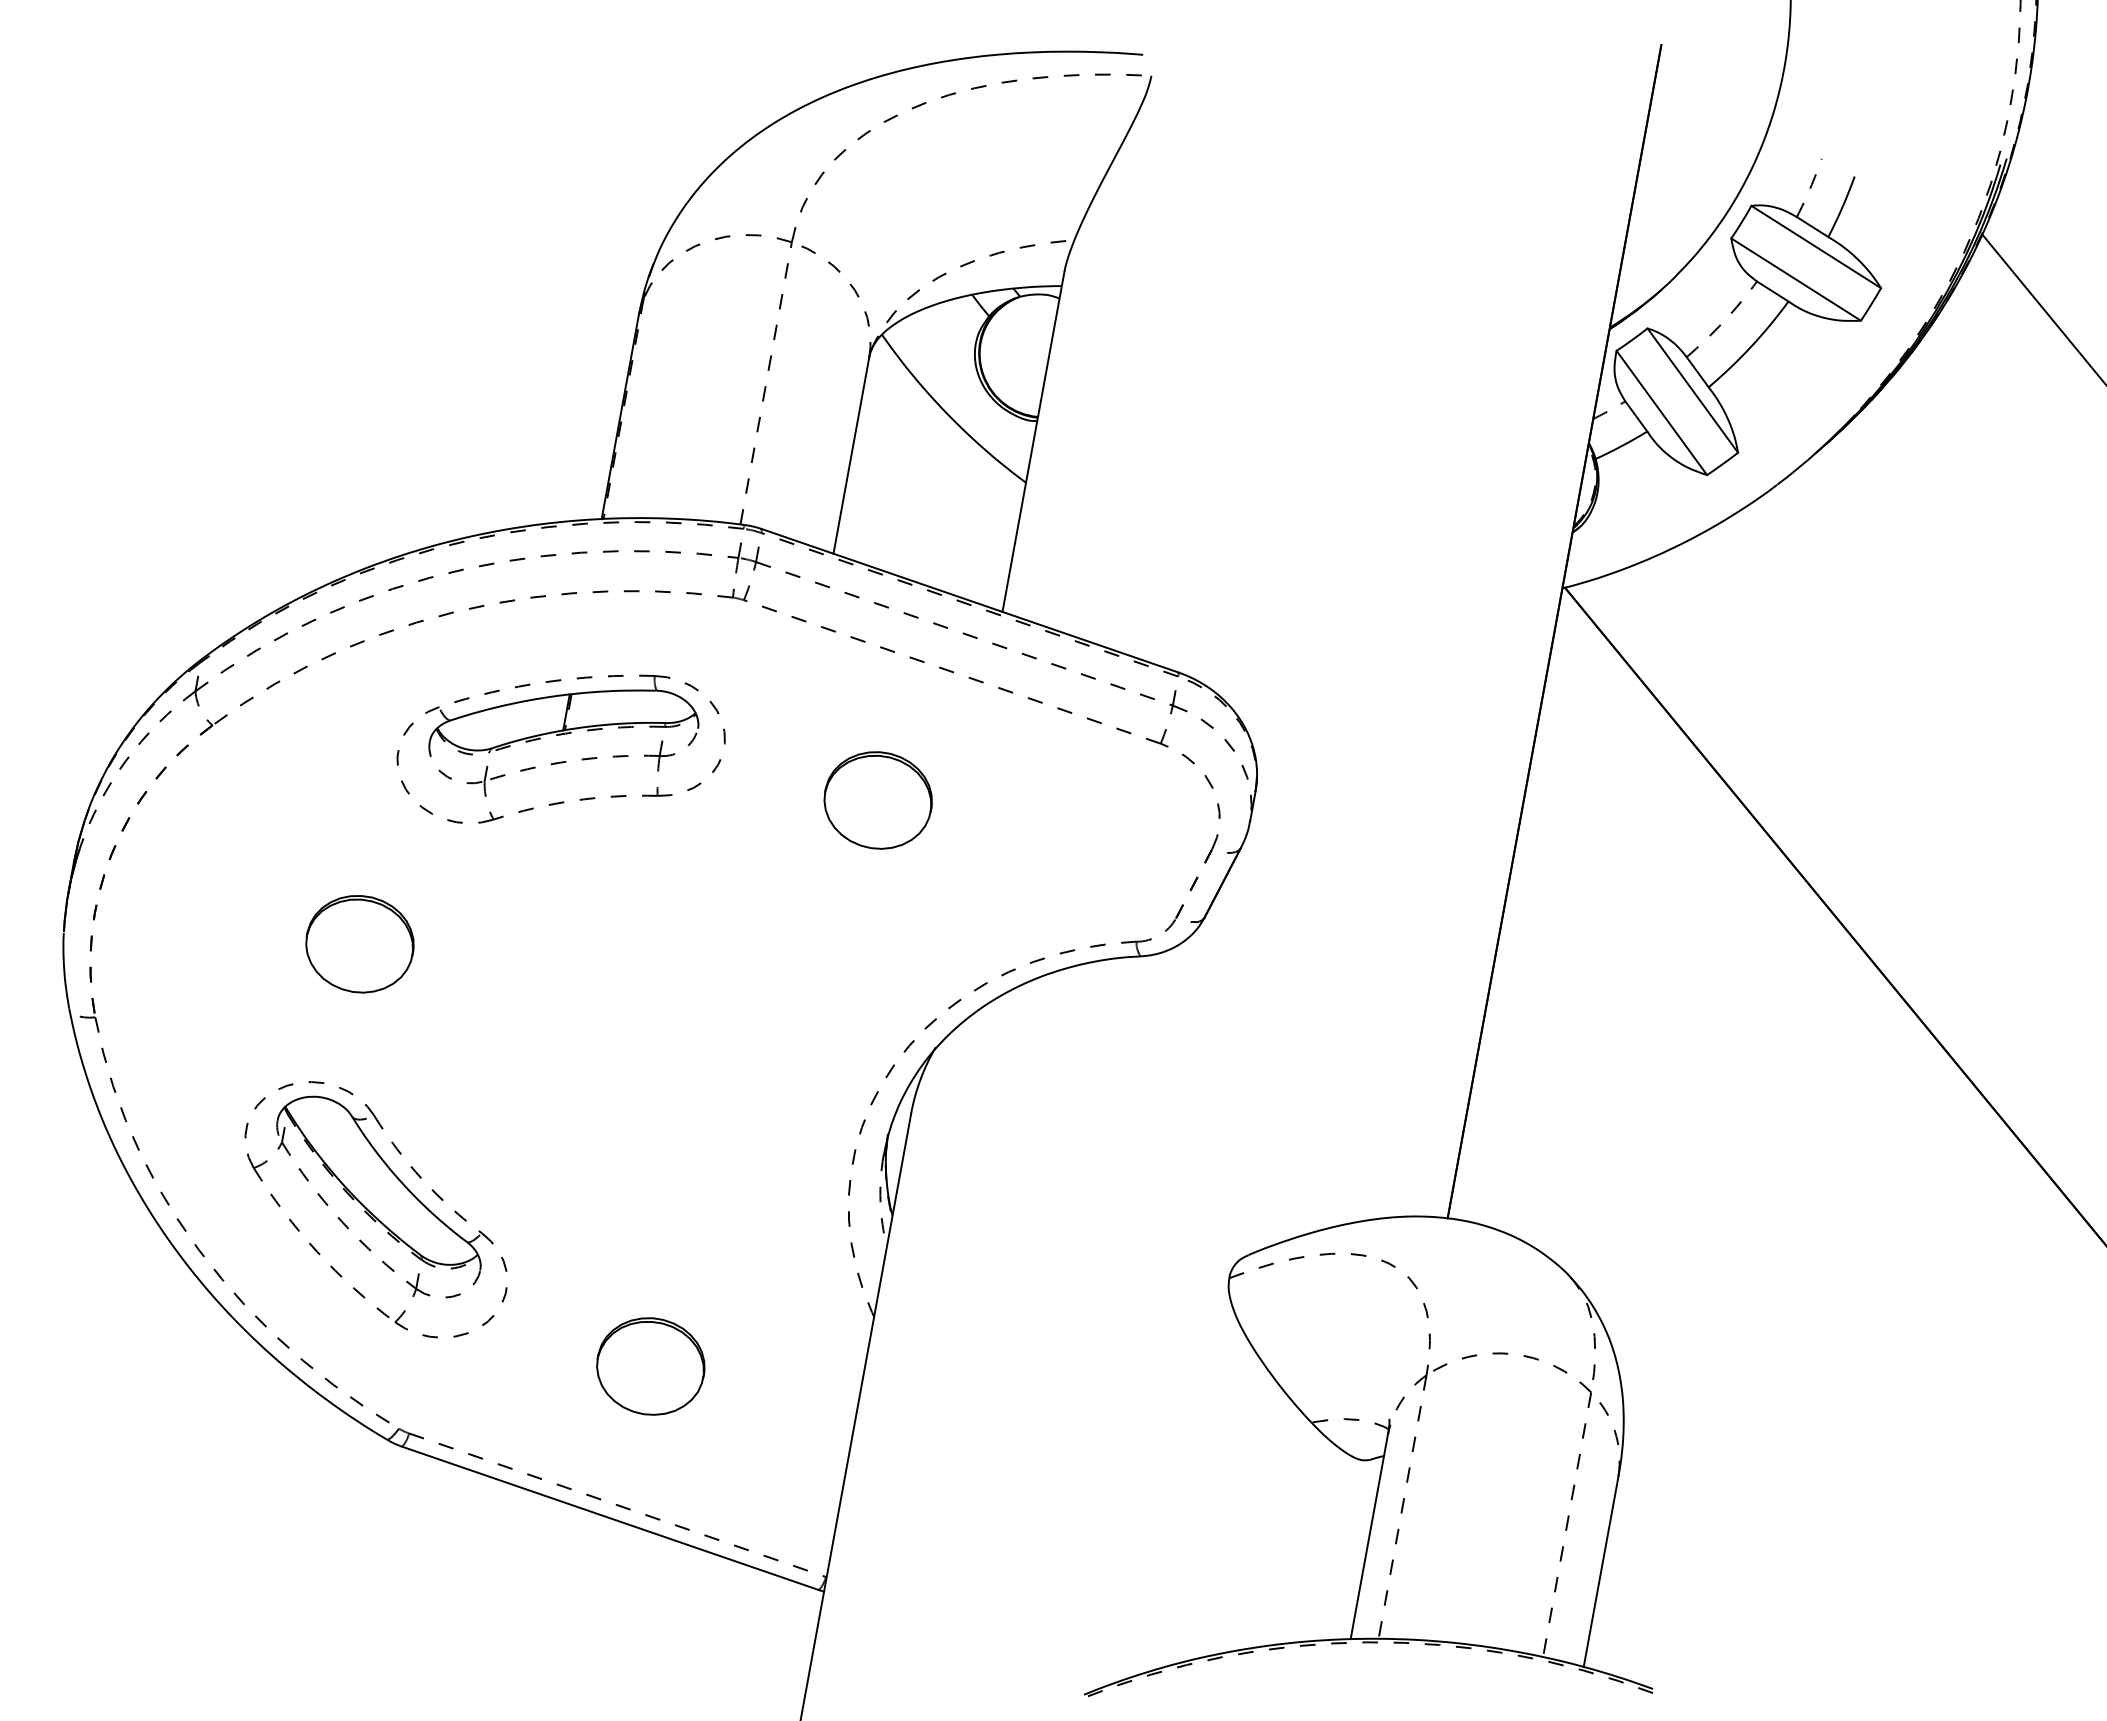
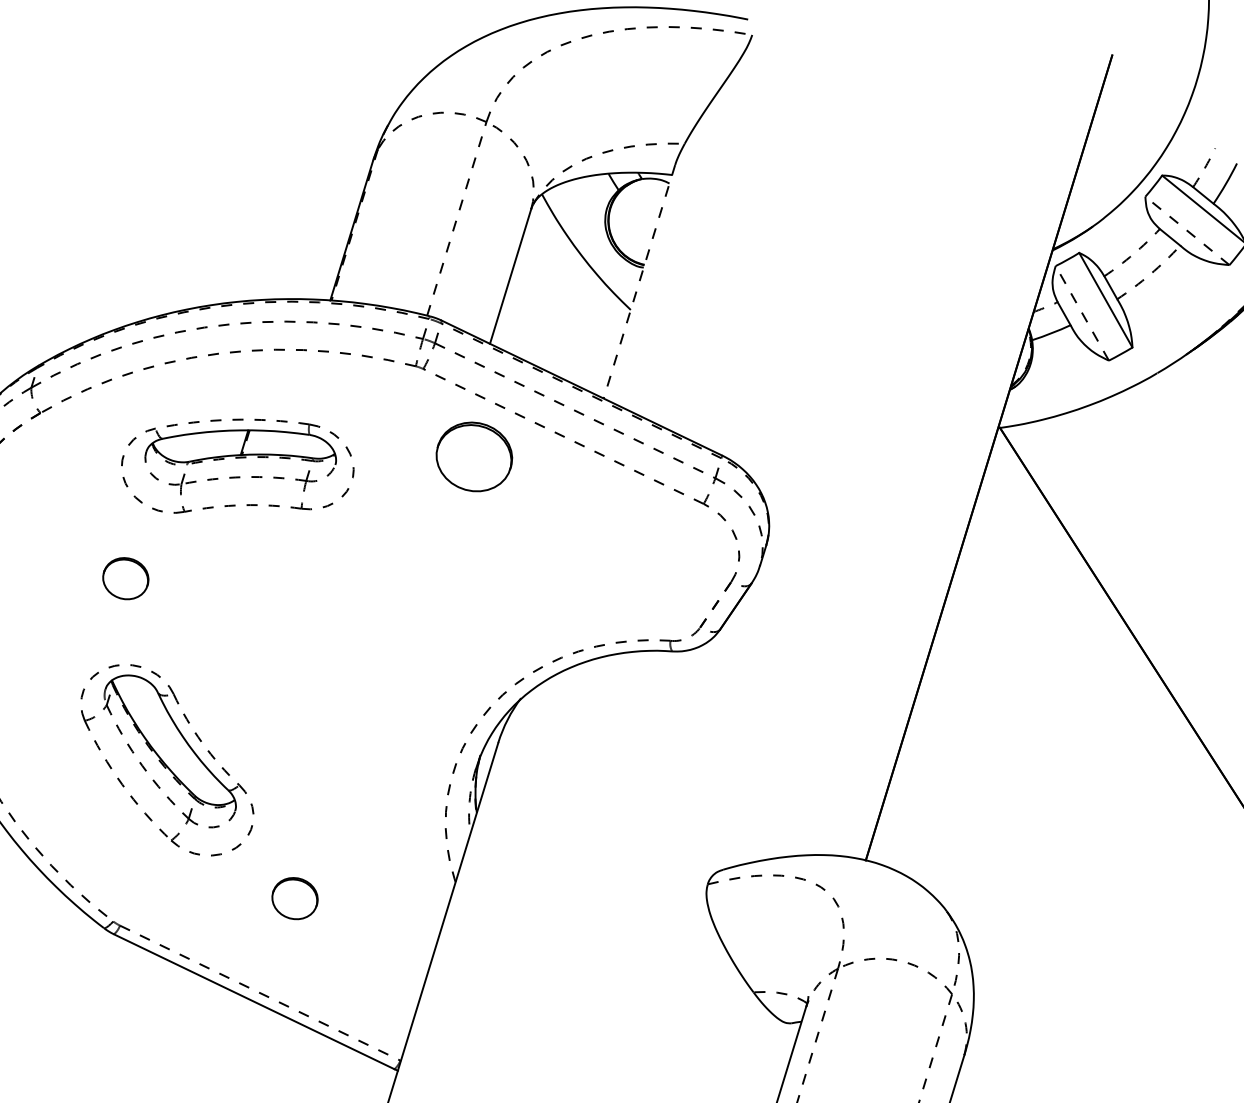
line: (1796, 279) -> (1187, 230), solid -> dashed
arc: (1751, 346) -> (1150, 274), solid -> dashed
line: (1661, 412) -> (1082, 313), solid -> dashed
line: (1033, 441) -> (639, 281), solid -> dashed
part: (560, 735) -> (238, 458), moved
part: (877, 800) -> (473, 456), moved
part: (359, 944) -> (125, 578), size x0.6
part: (375, 1209) -> (166, 759), moved
part: (650, 1366) -> (294, 898), size x0.6

